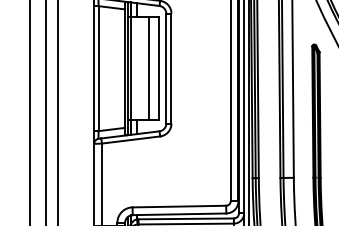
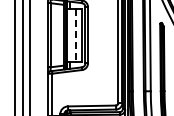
line: (149, 69) -> (76, 35), solid -> dashed

